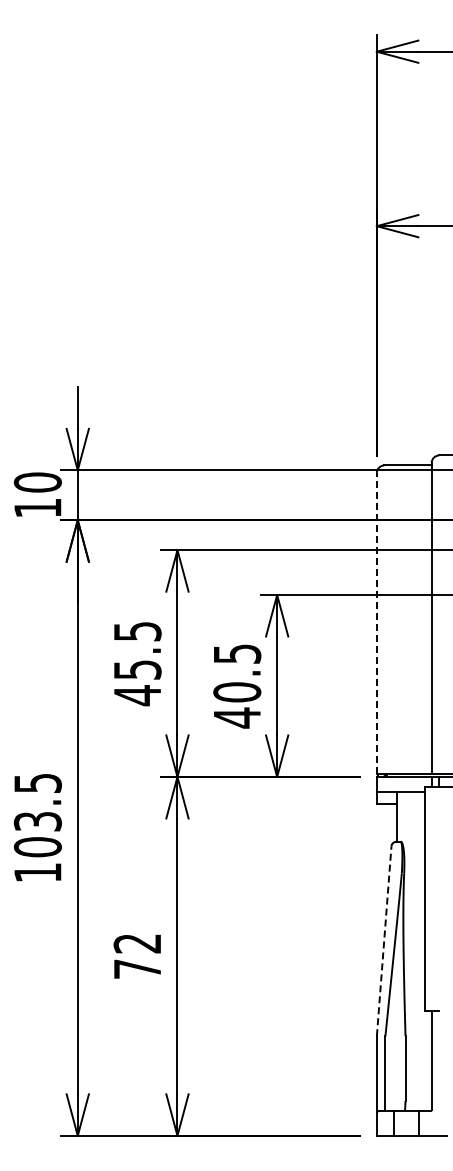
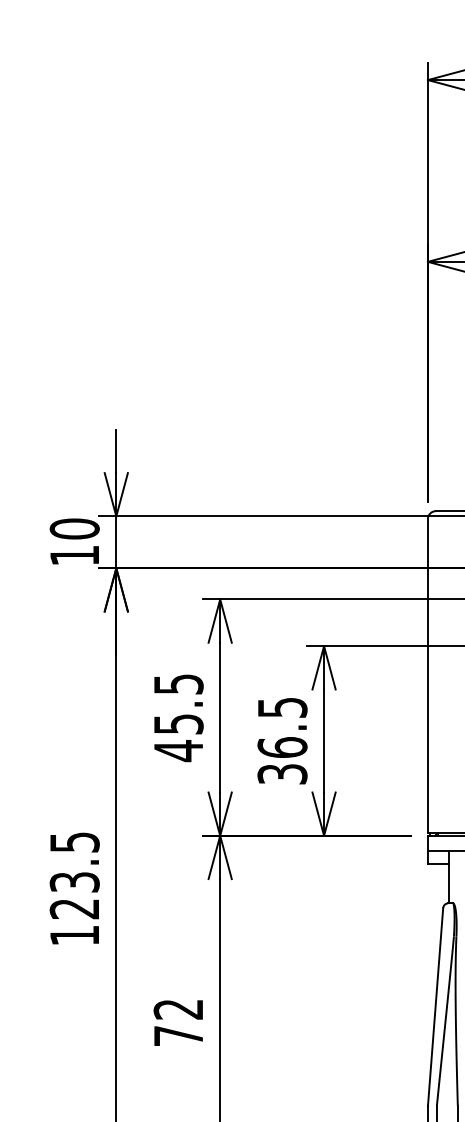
line: (376, 623) -> (427, 675), dashed -> solid
text: (237, 705) -> (282, 761), 40.5 -> 36.5
text: (37, 847) -> (74, 909), 103.5 -> 123.5
line: (384, 940) -> (435, 1006), dashed -> solid

